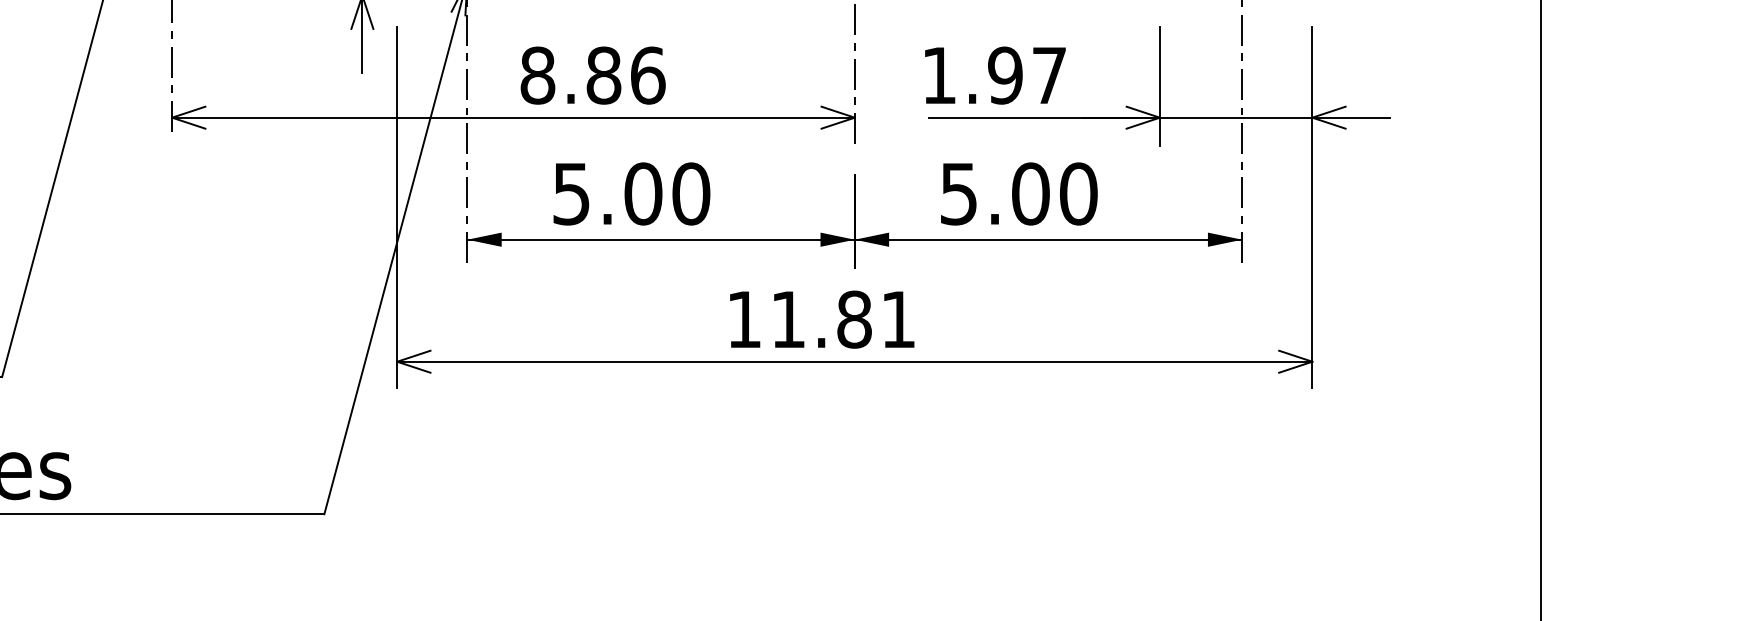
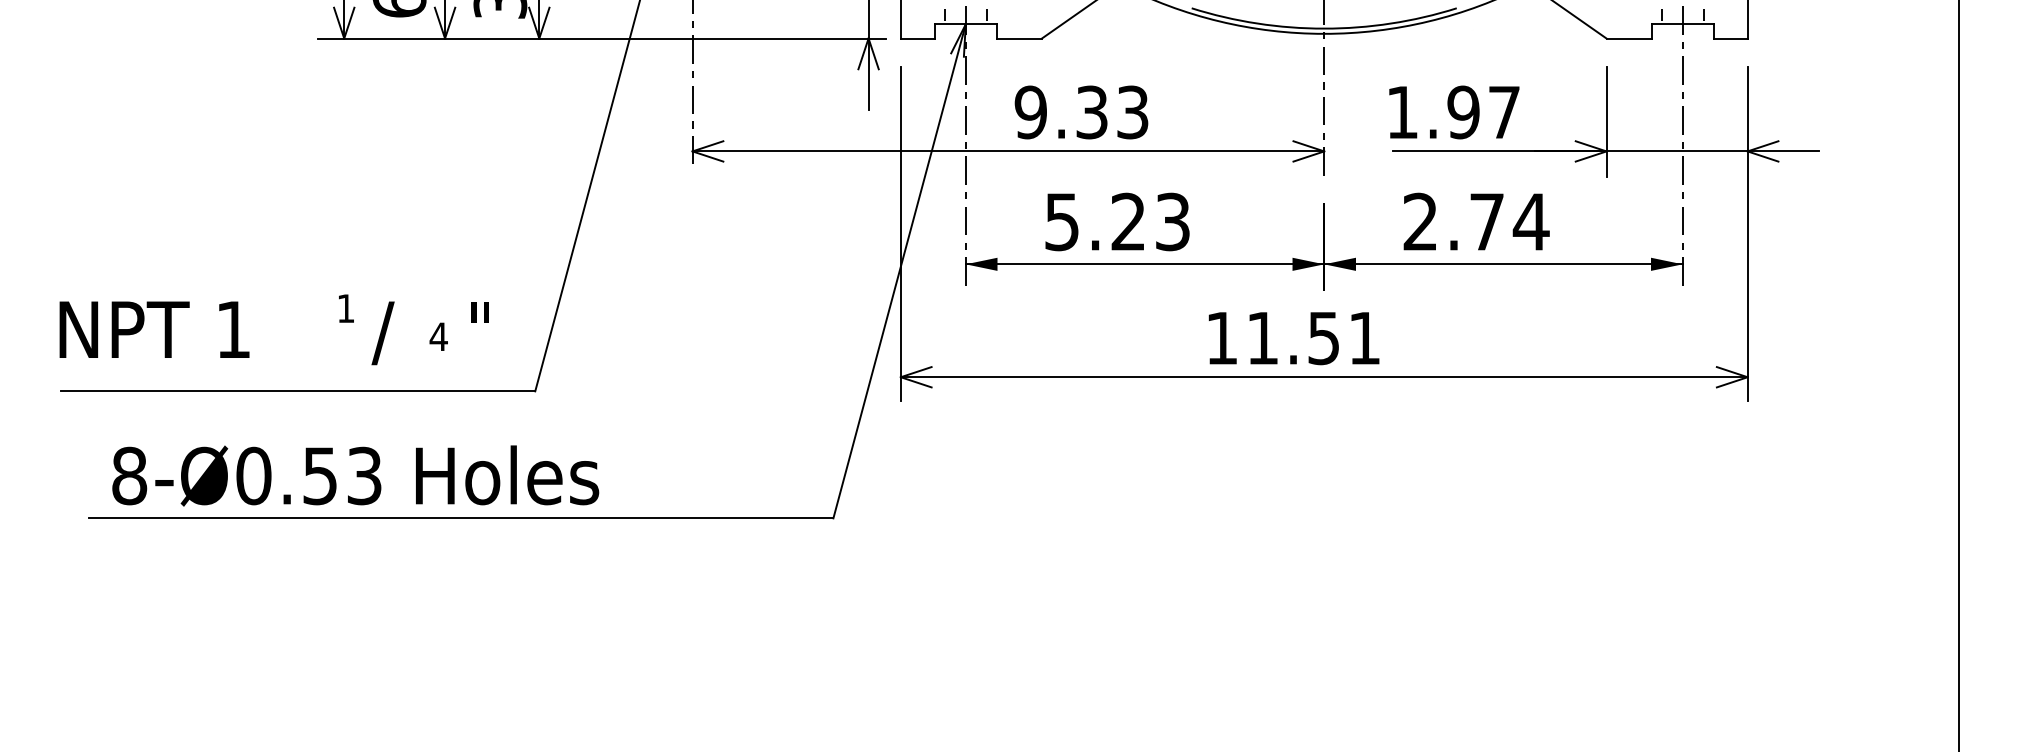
text: (592, 75) -> (1081, 112), 8.86 -> 9.33
text: (667, 193) -> (1150, 221), 5.00 -> 5.23
text: (1019, 193) -> (1476, 221), 5.00 -> 2.74
text: (855, 319) -> (1324, 338), 11.81 -> 11.51

